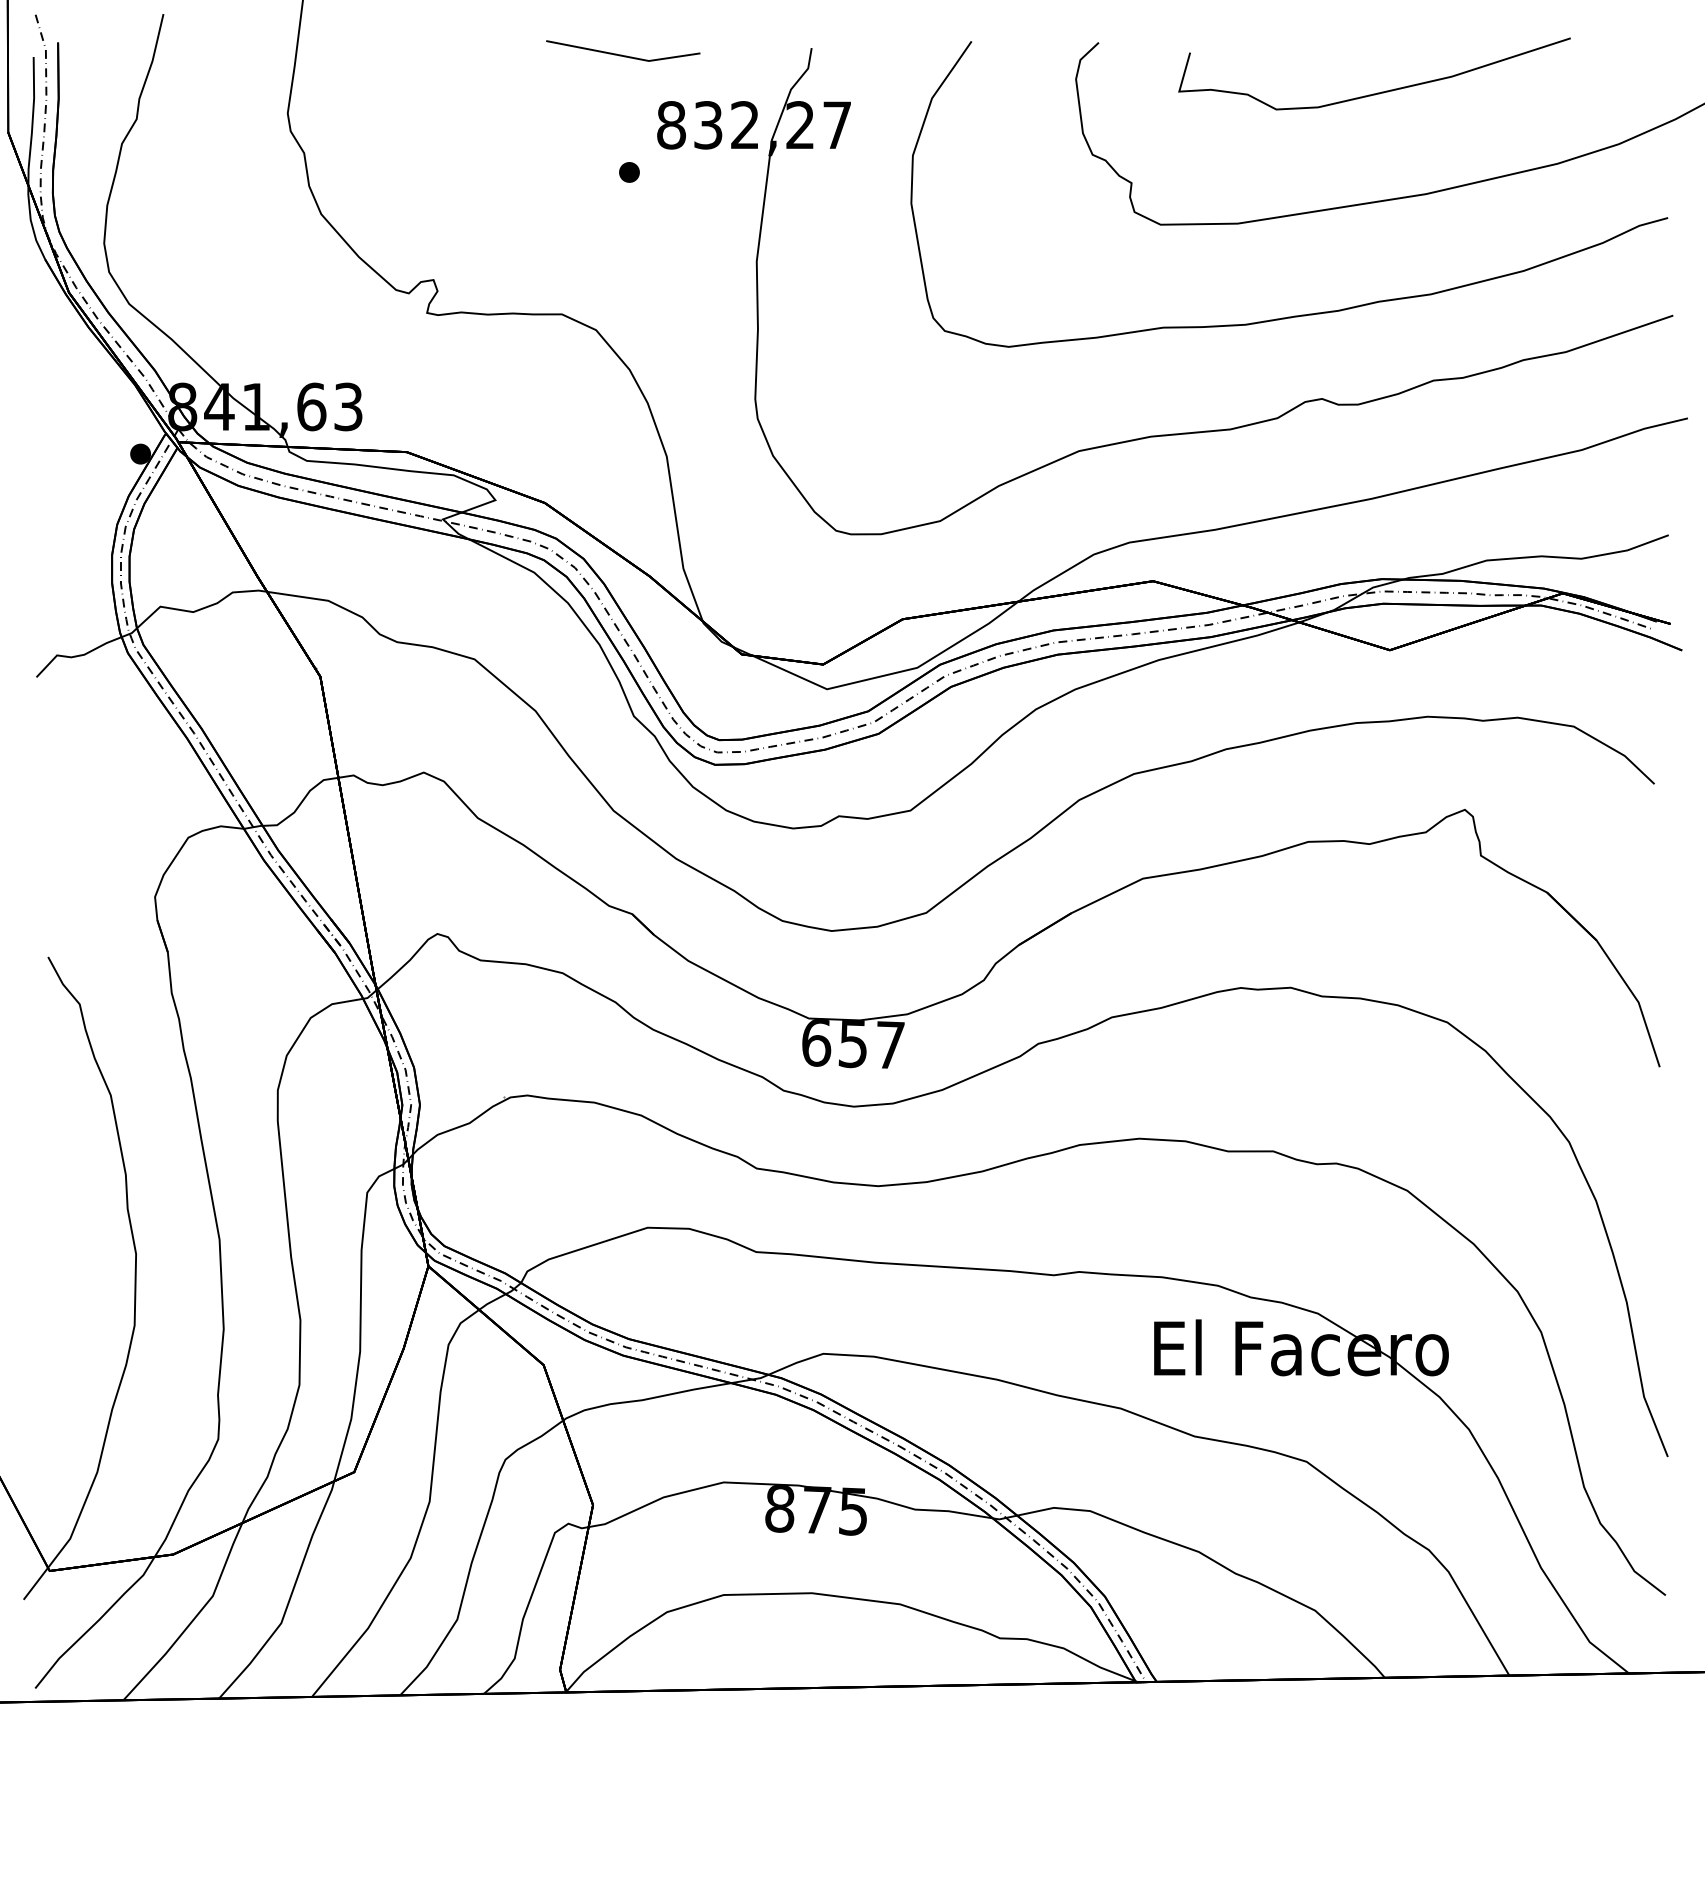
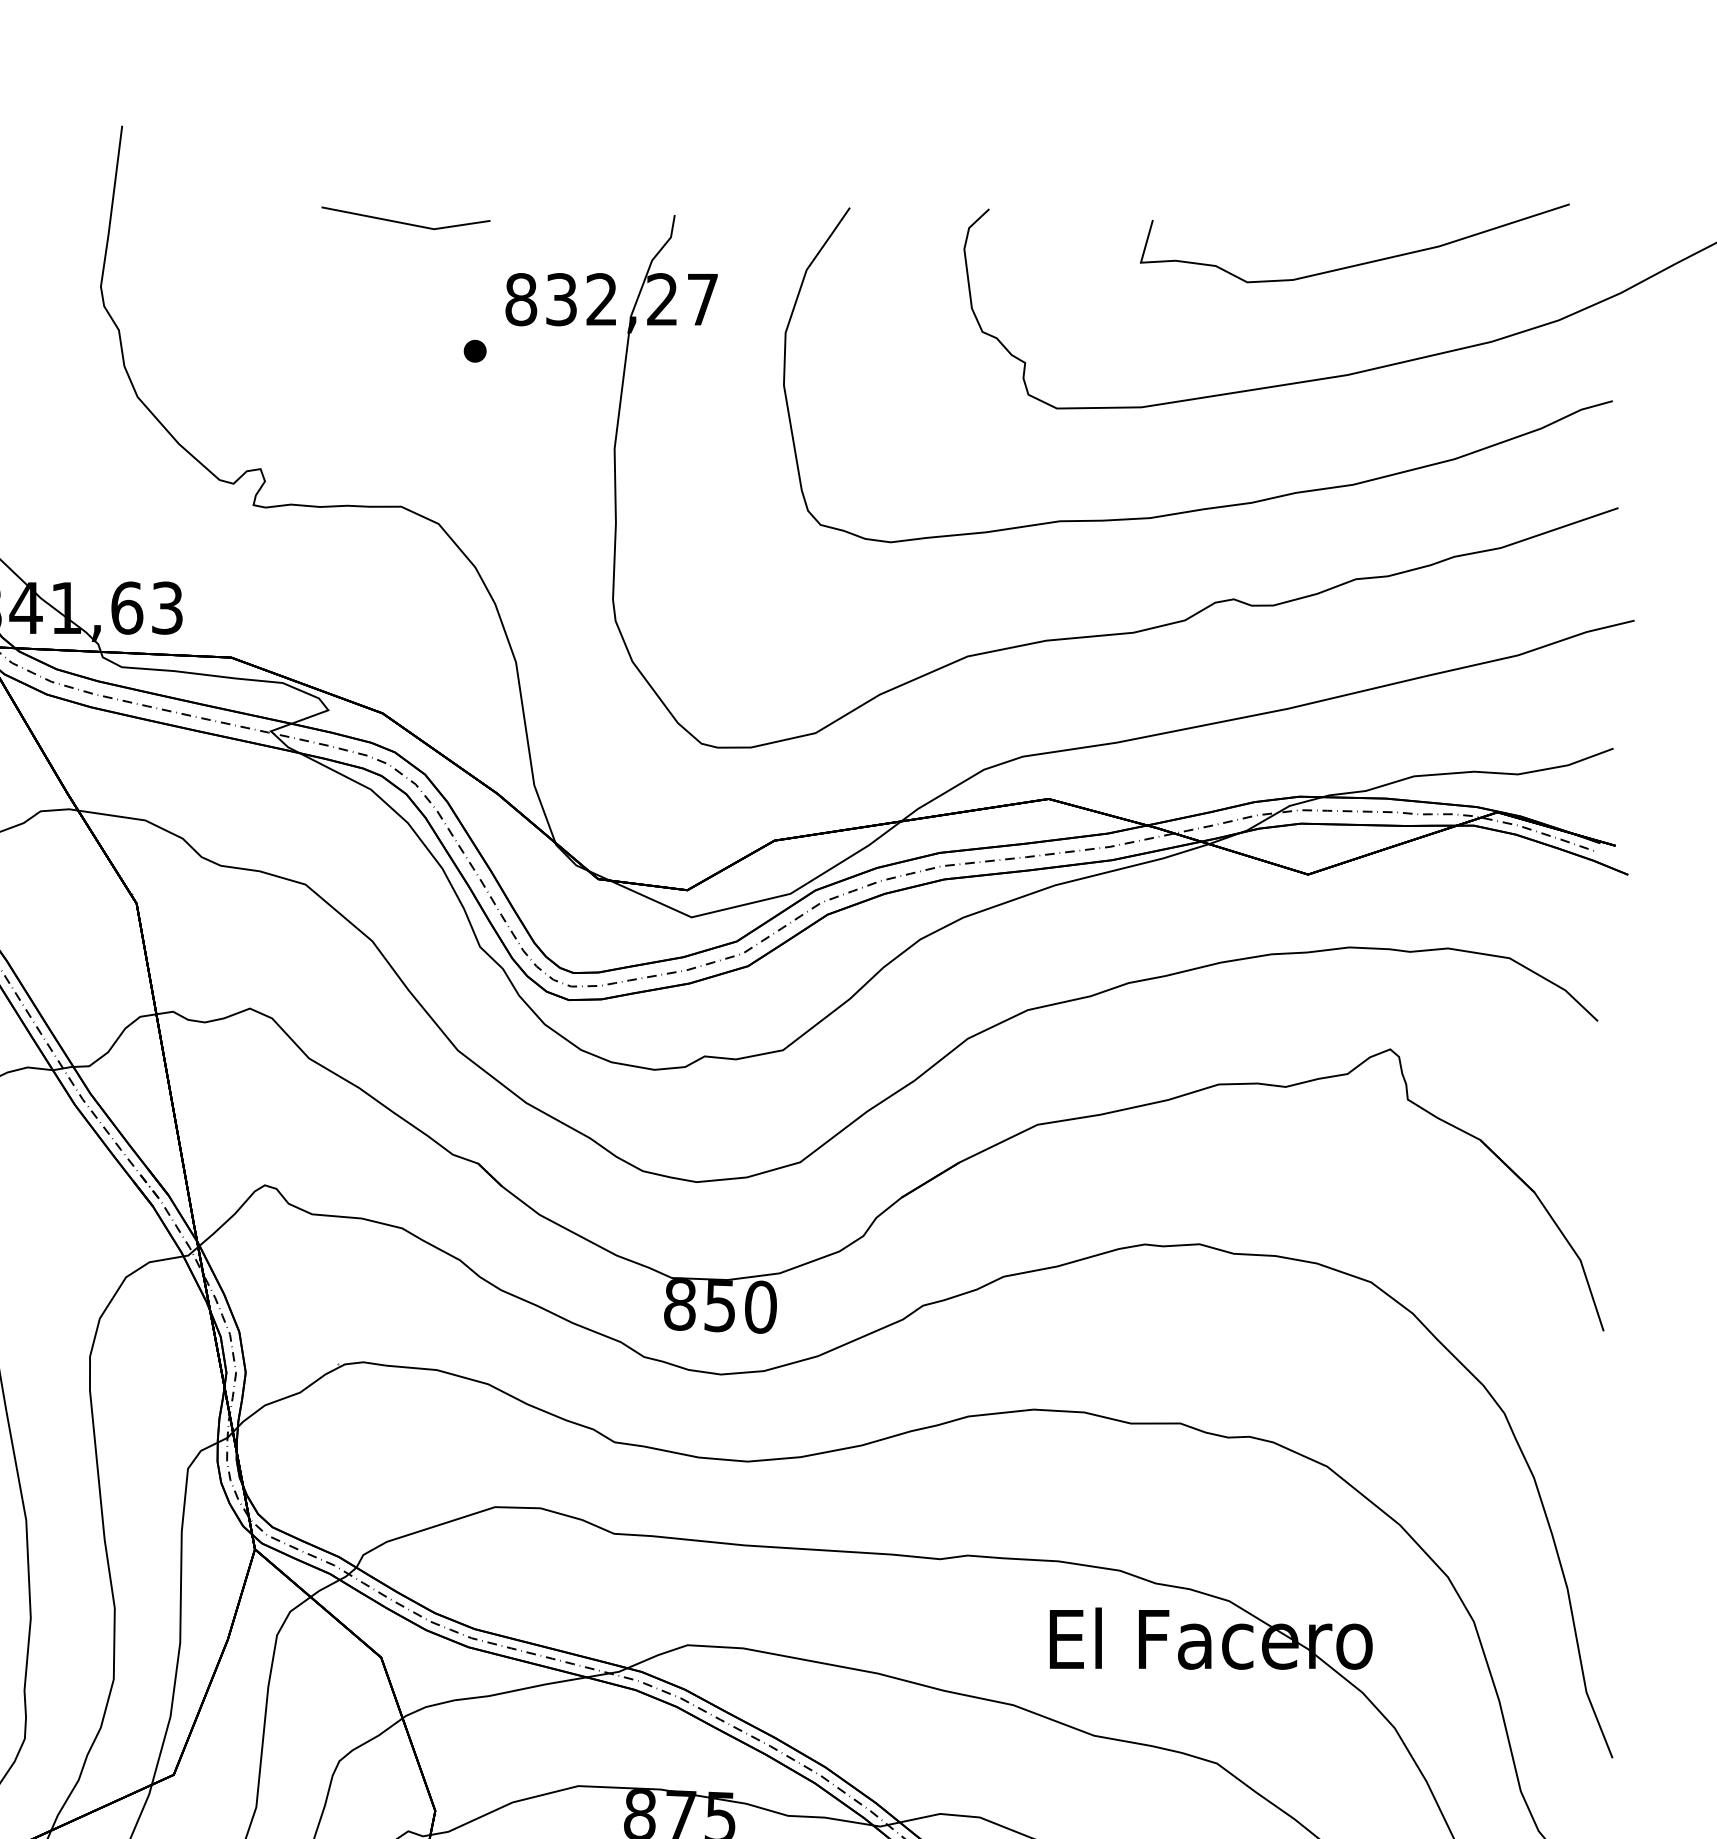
line: (621, 54) -> (404, 222), moved
curve: (1377, 92) -> (1358, 263), moved
text: (852, 1044) -> (719, 1306), 657 -> 850

